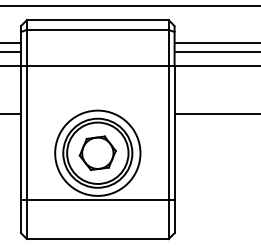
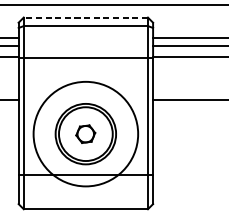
line: (97, 20) -> (85, 17), solid -> dashed
circle: (97, 152) -> (85, 133), size x1.4
part: (97, 153) -> (85, 134), size x0.6

